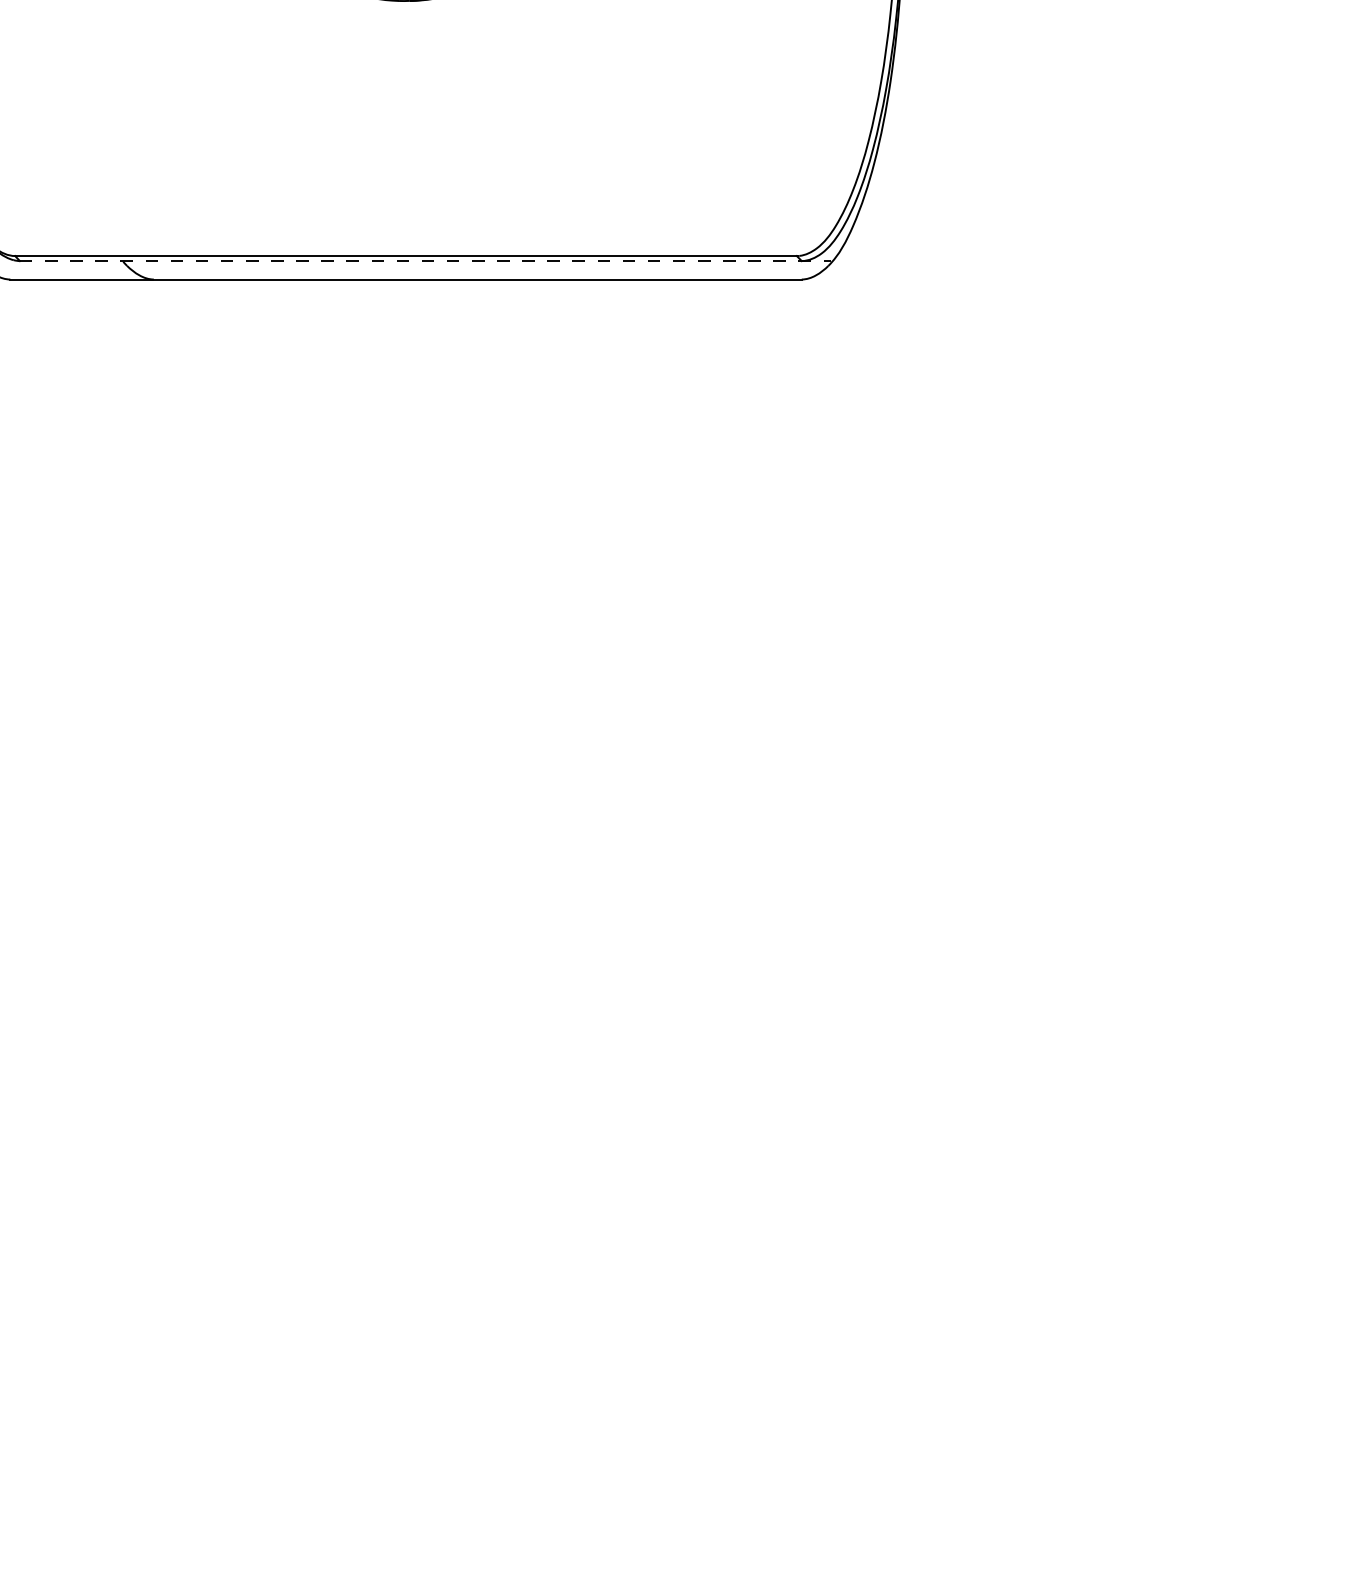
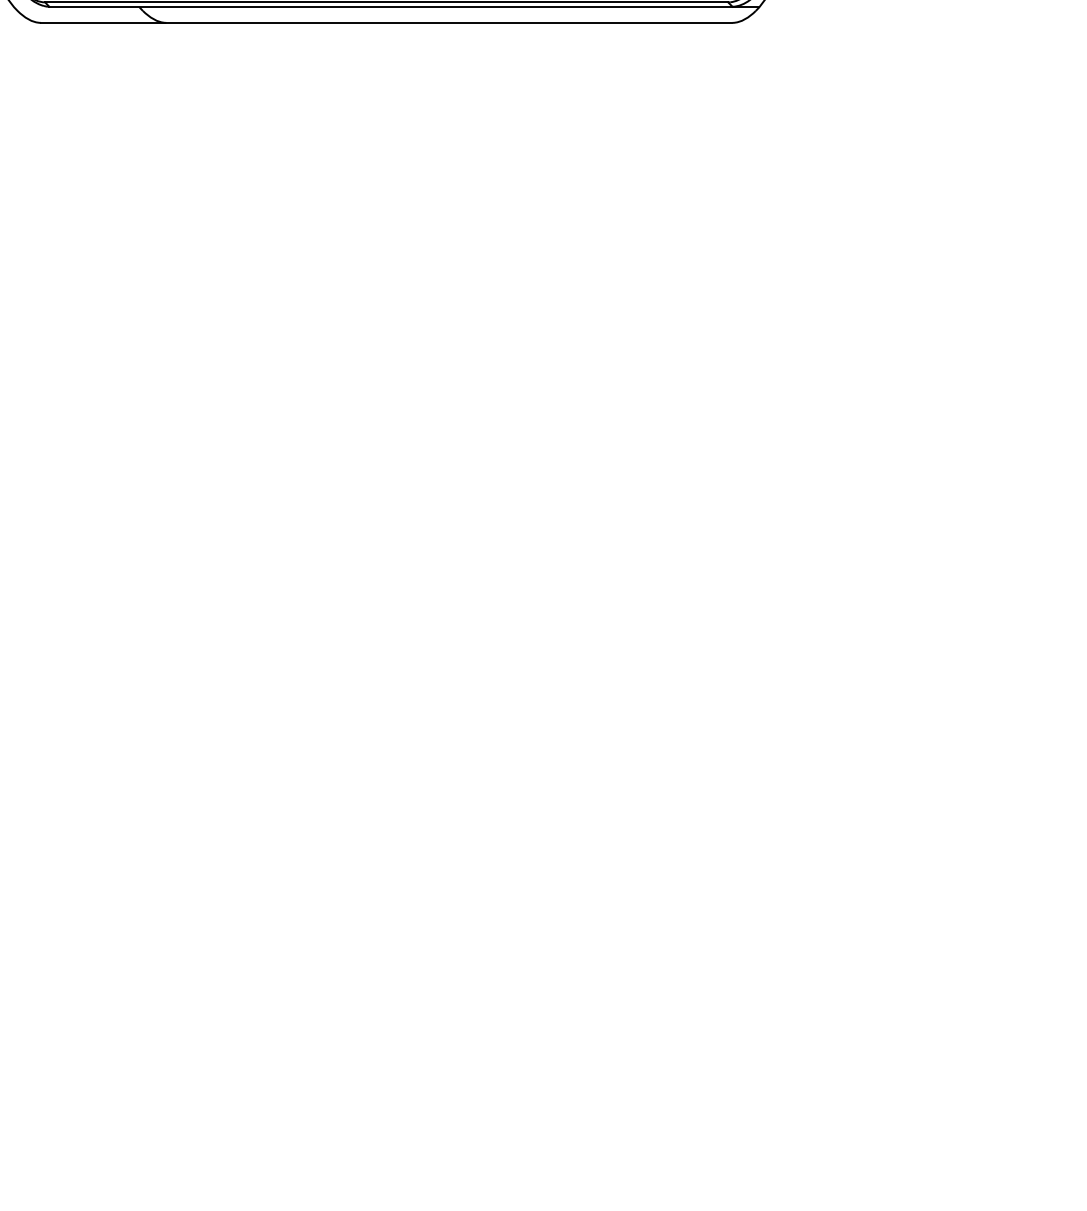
line: (425, 261) -> (403, 7), dashed -> solid

